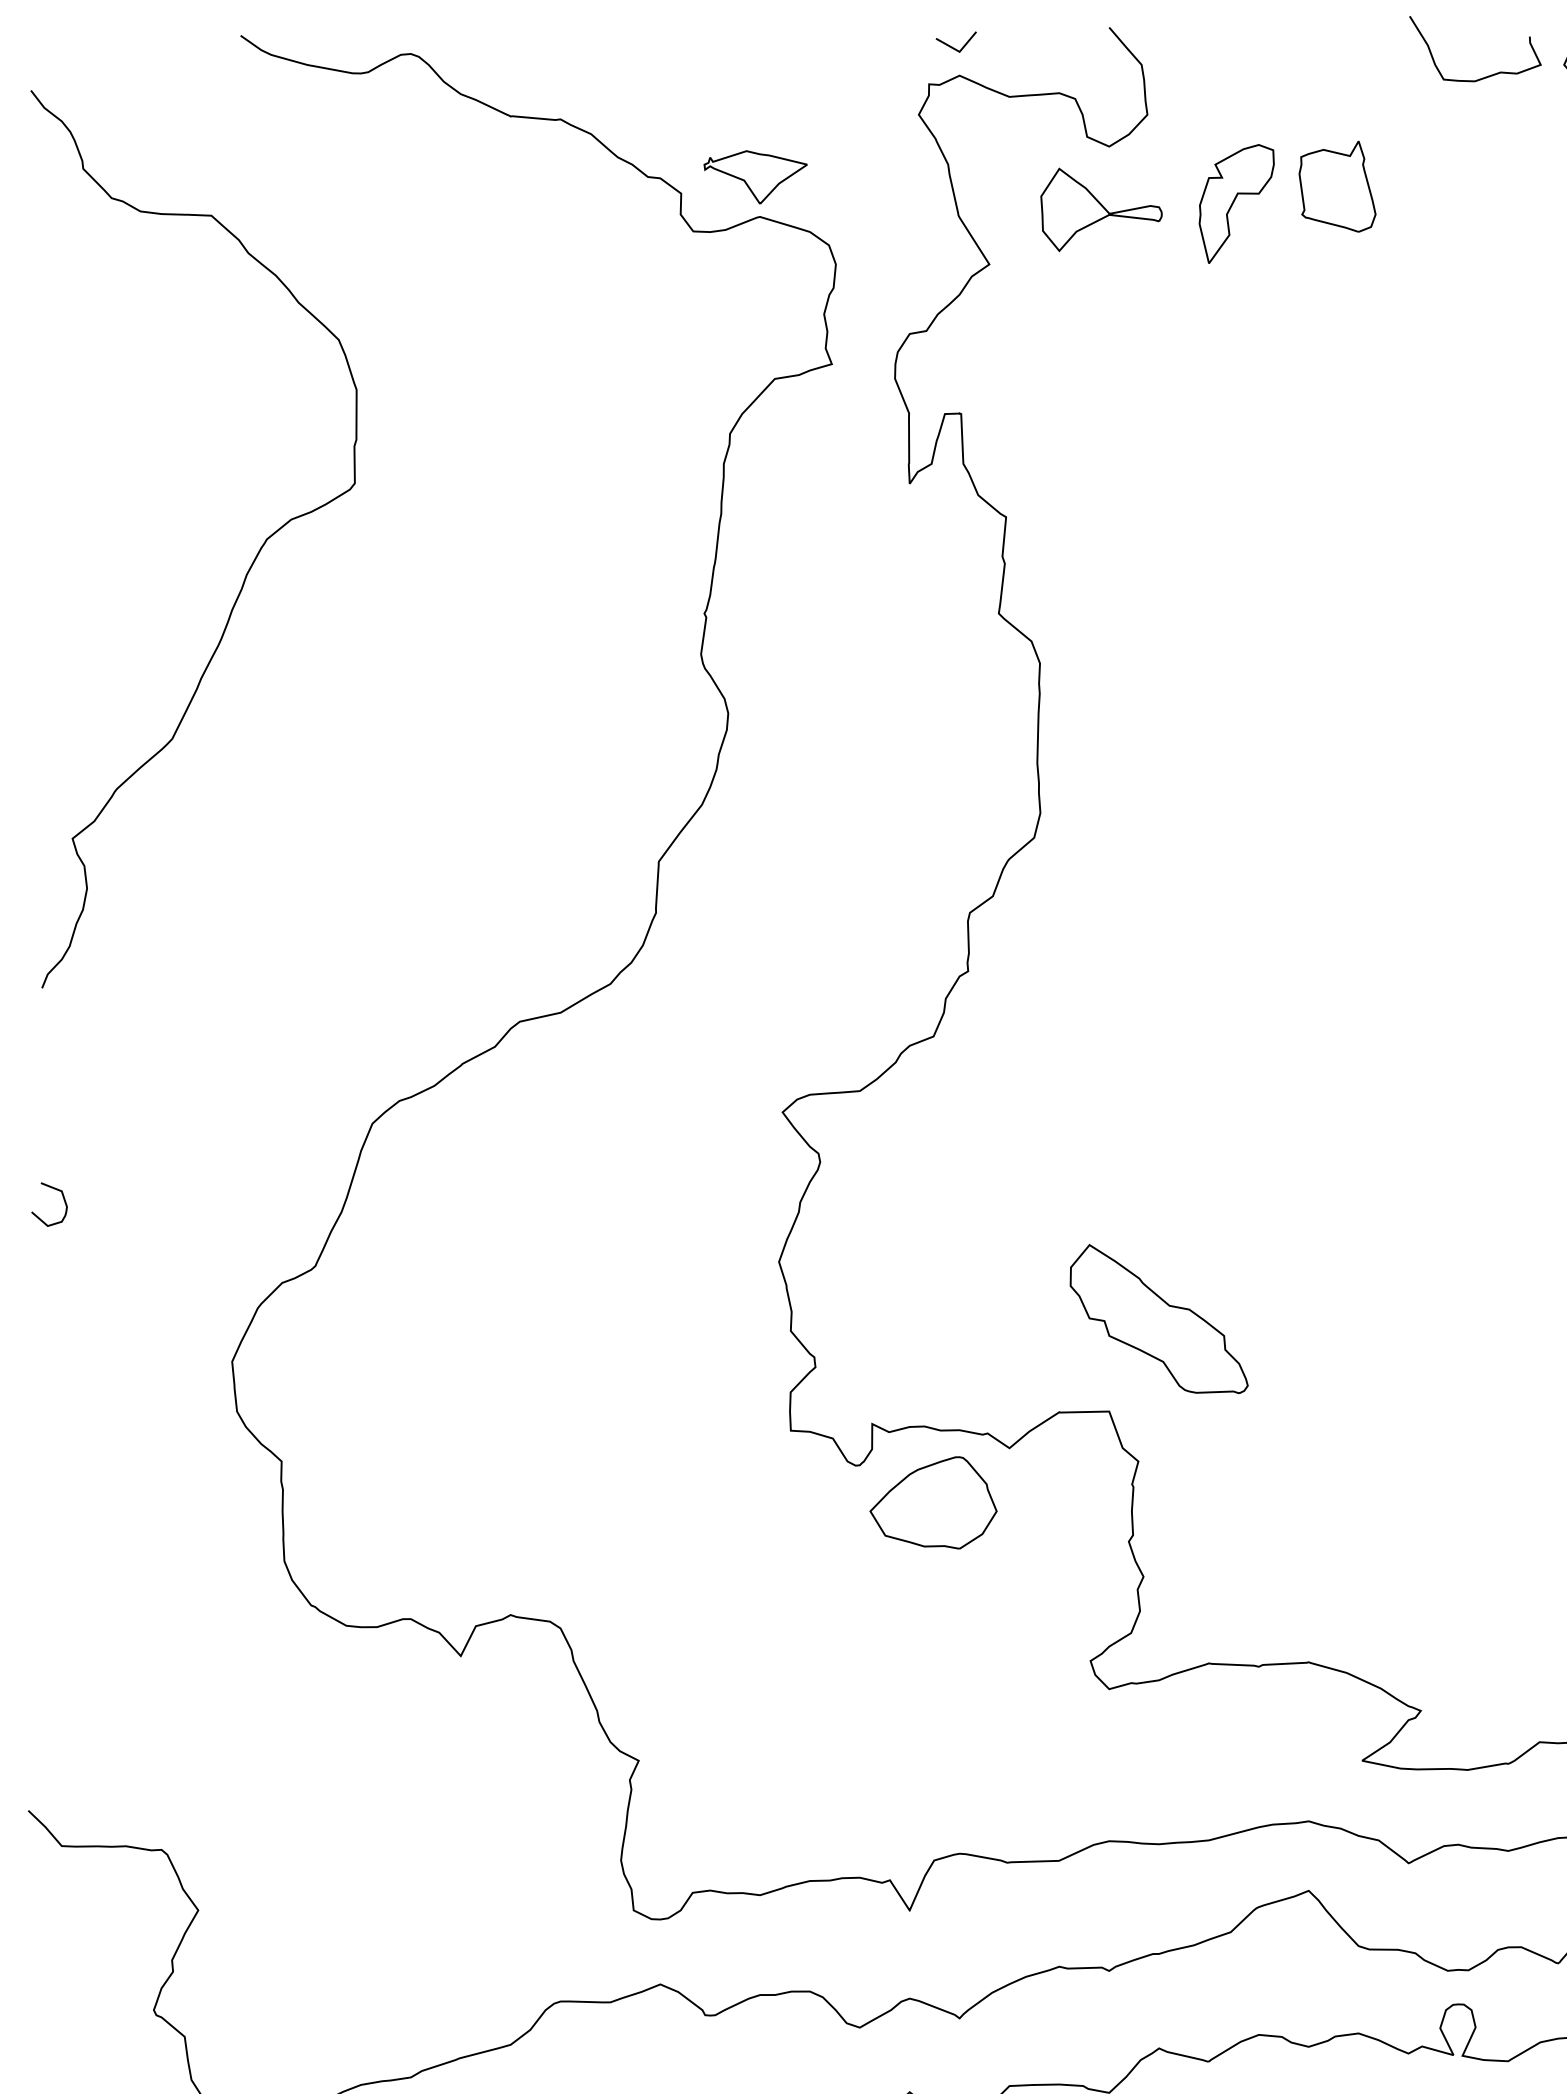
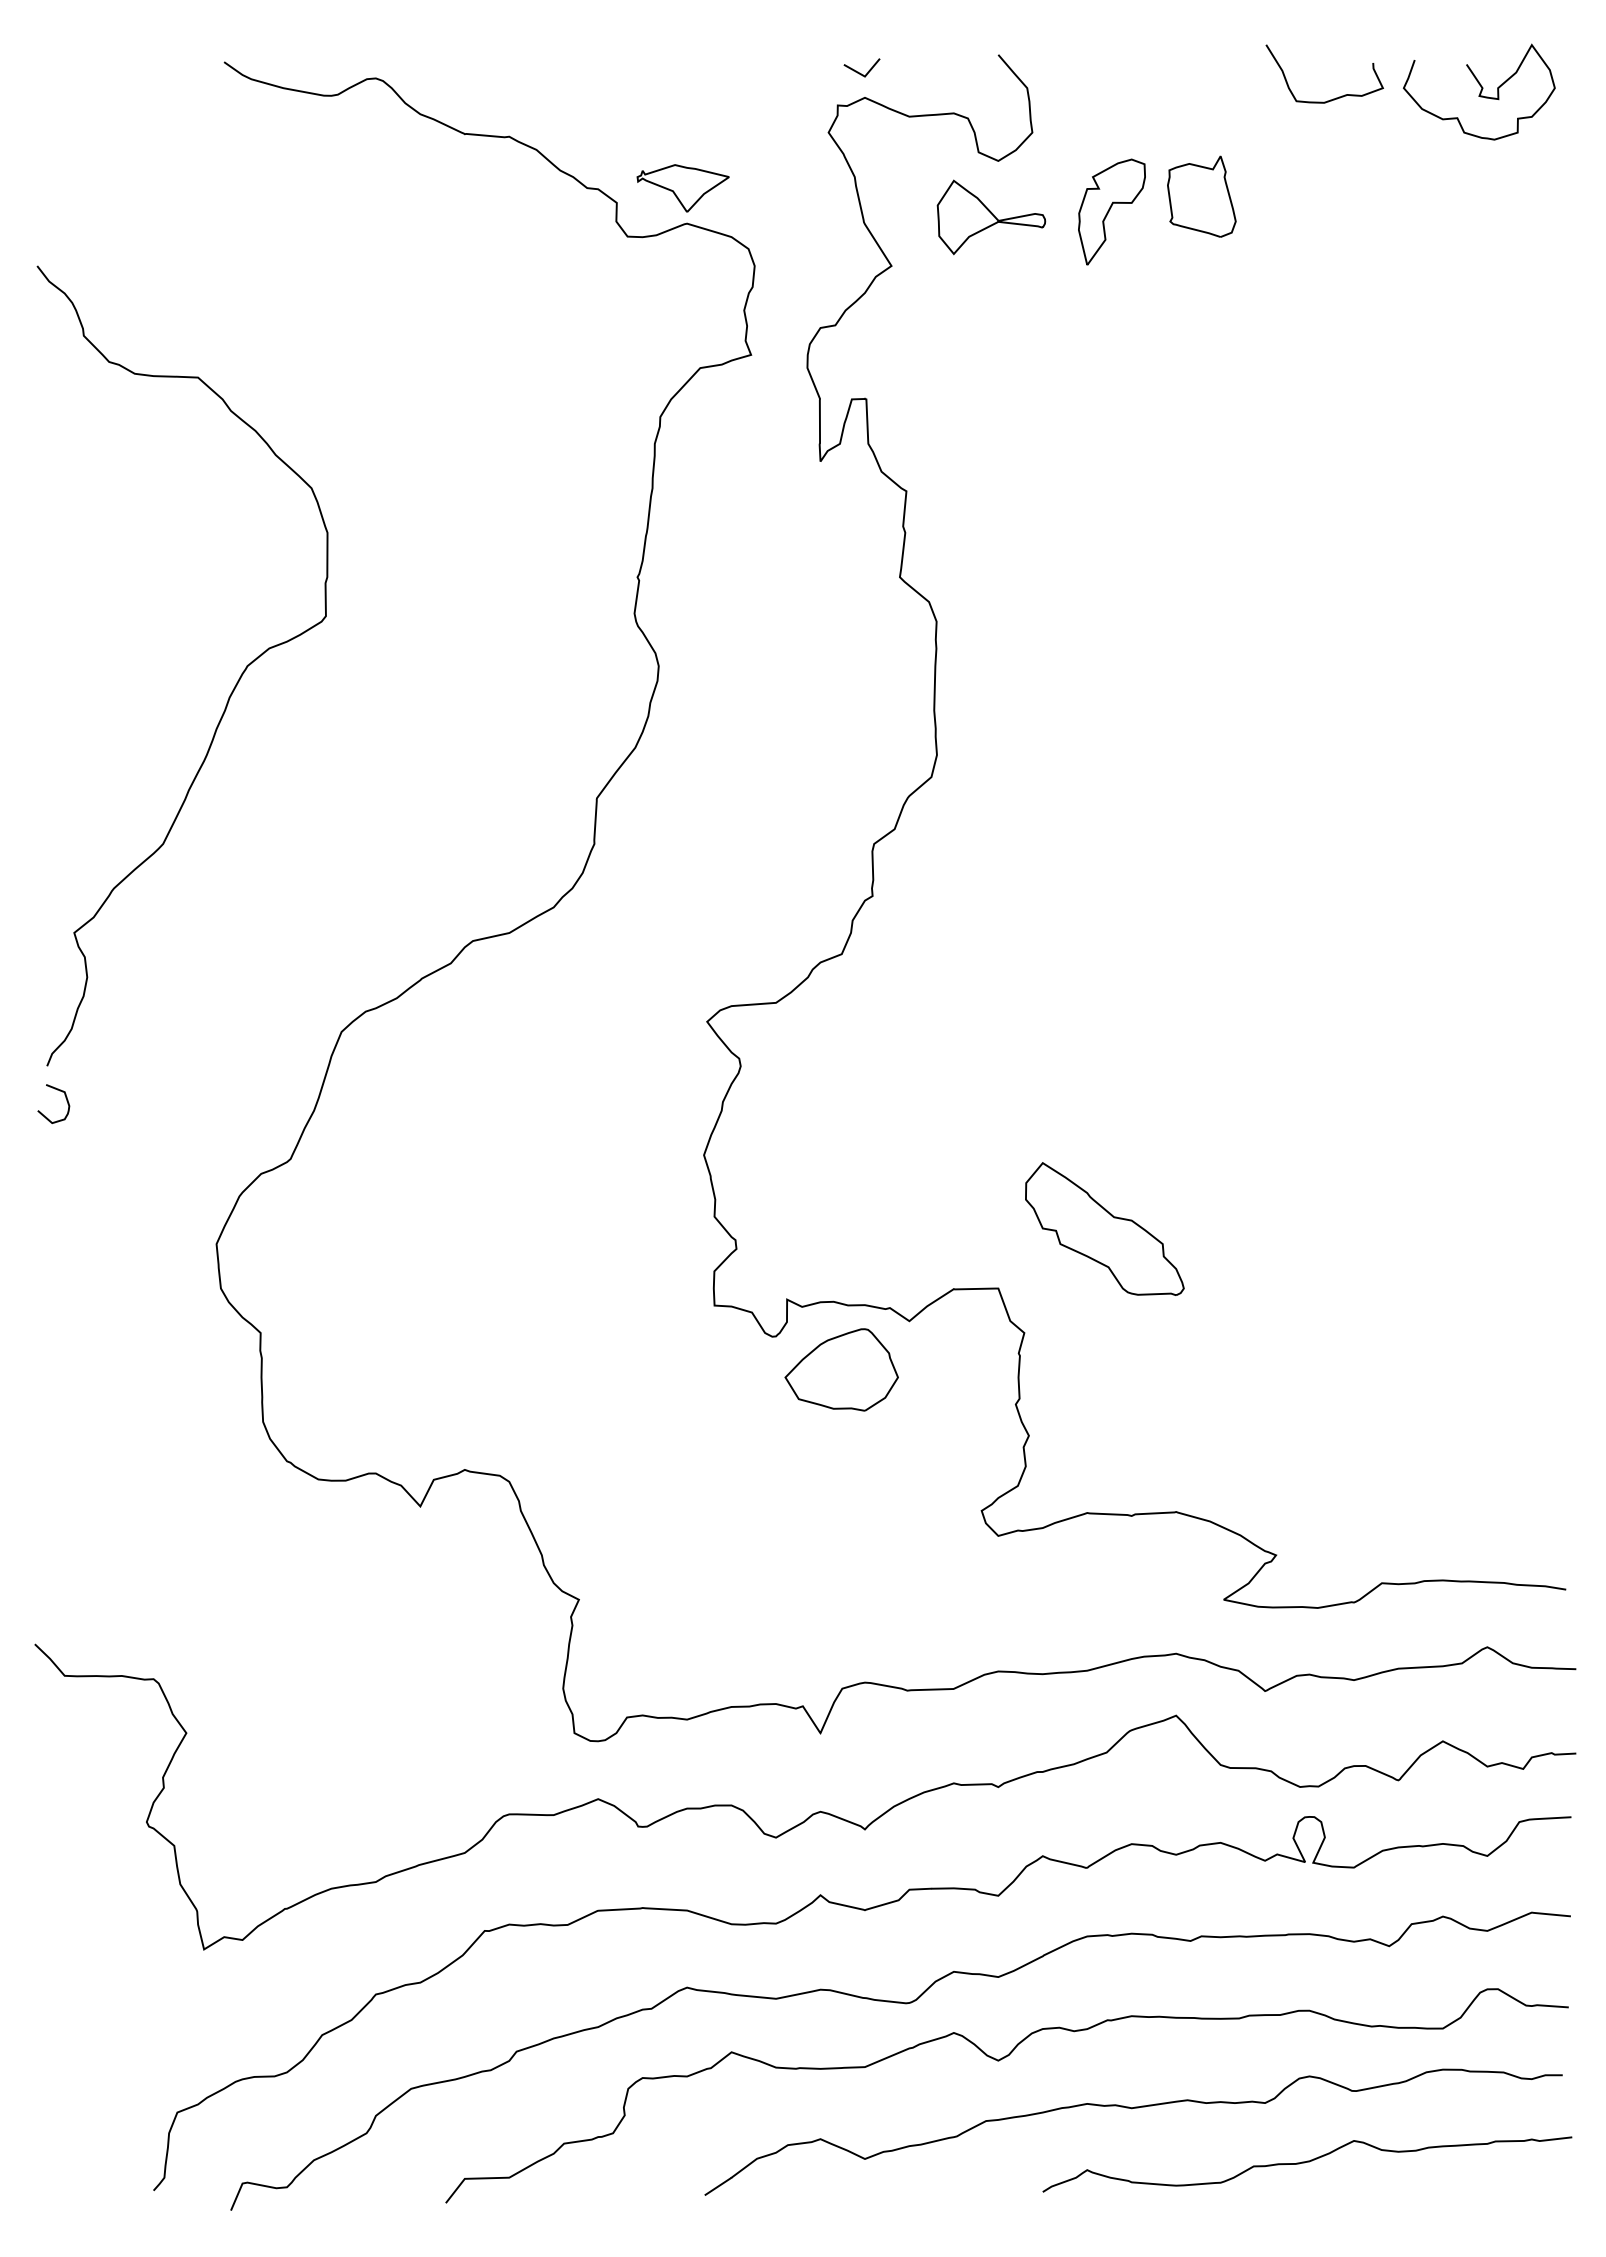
curve: (248, 567) -> (231, 691), moved
part: (1158, 1318) -> (1104, 1228), moved

